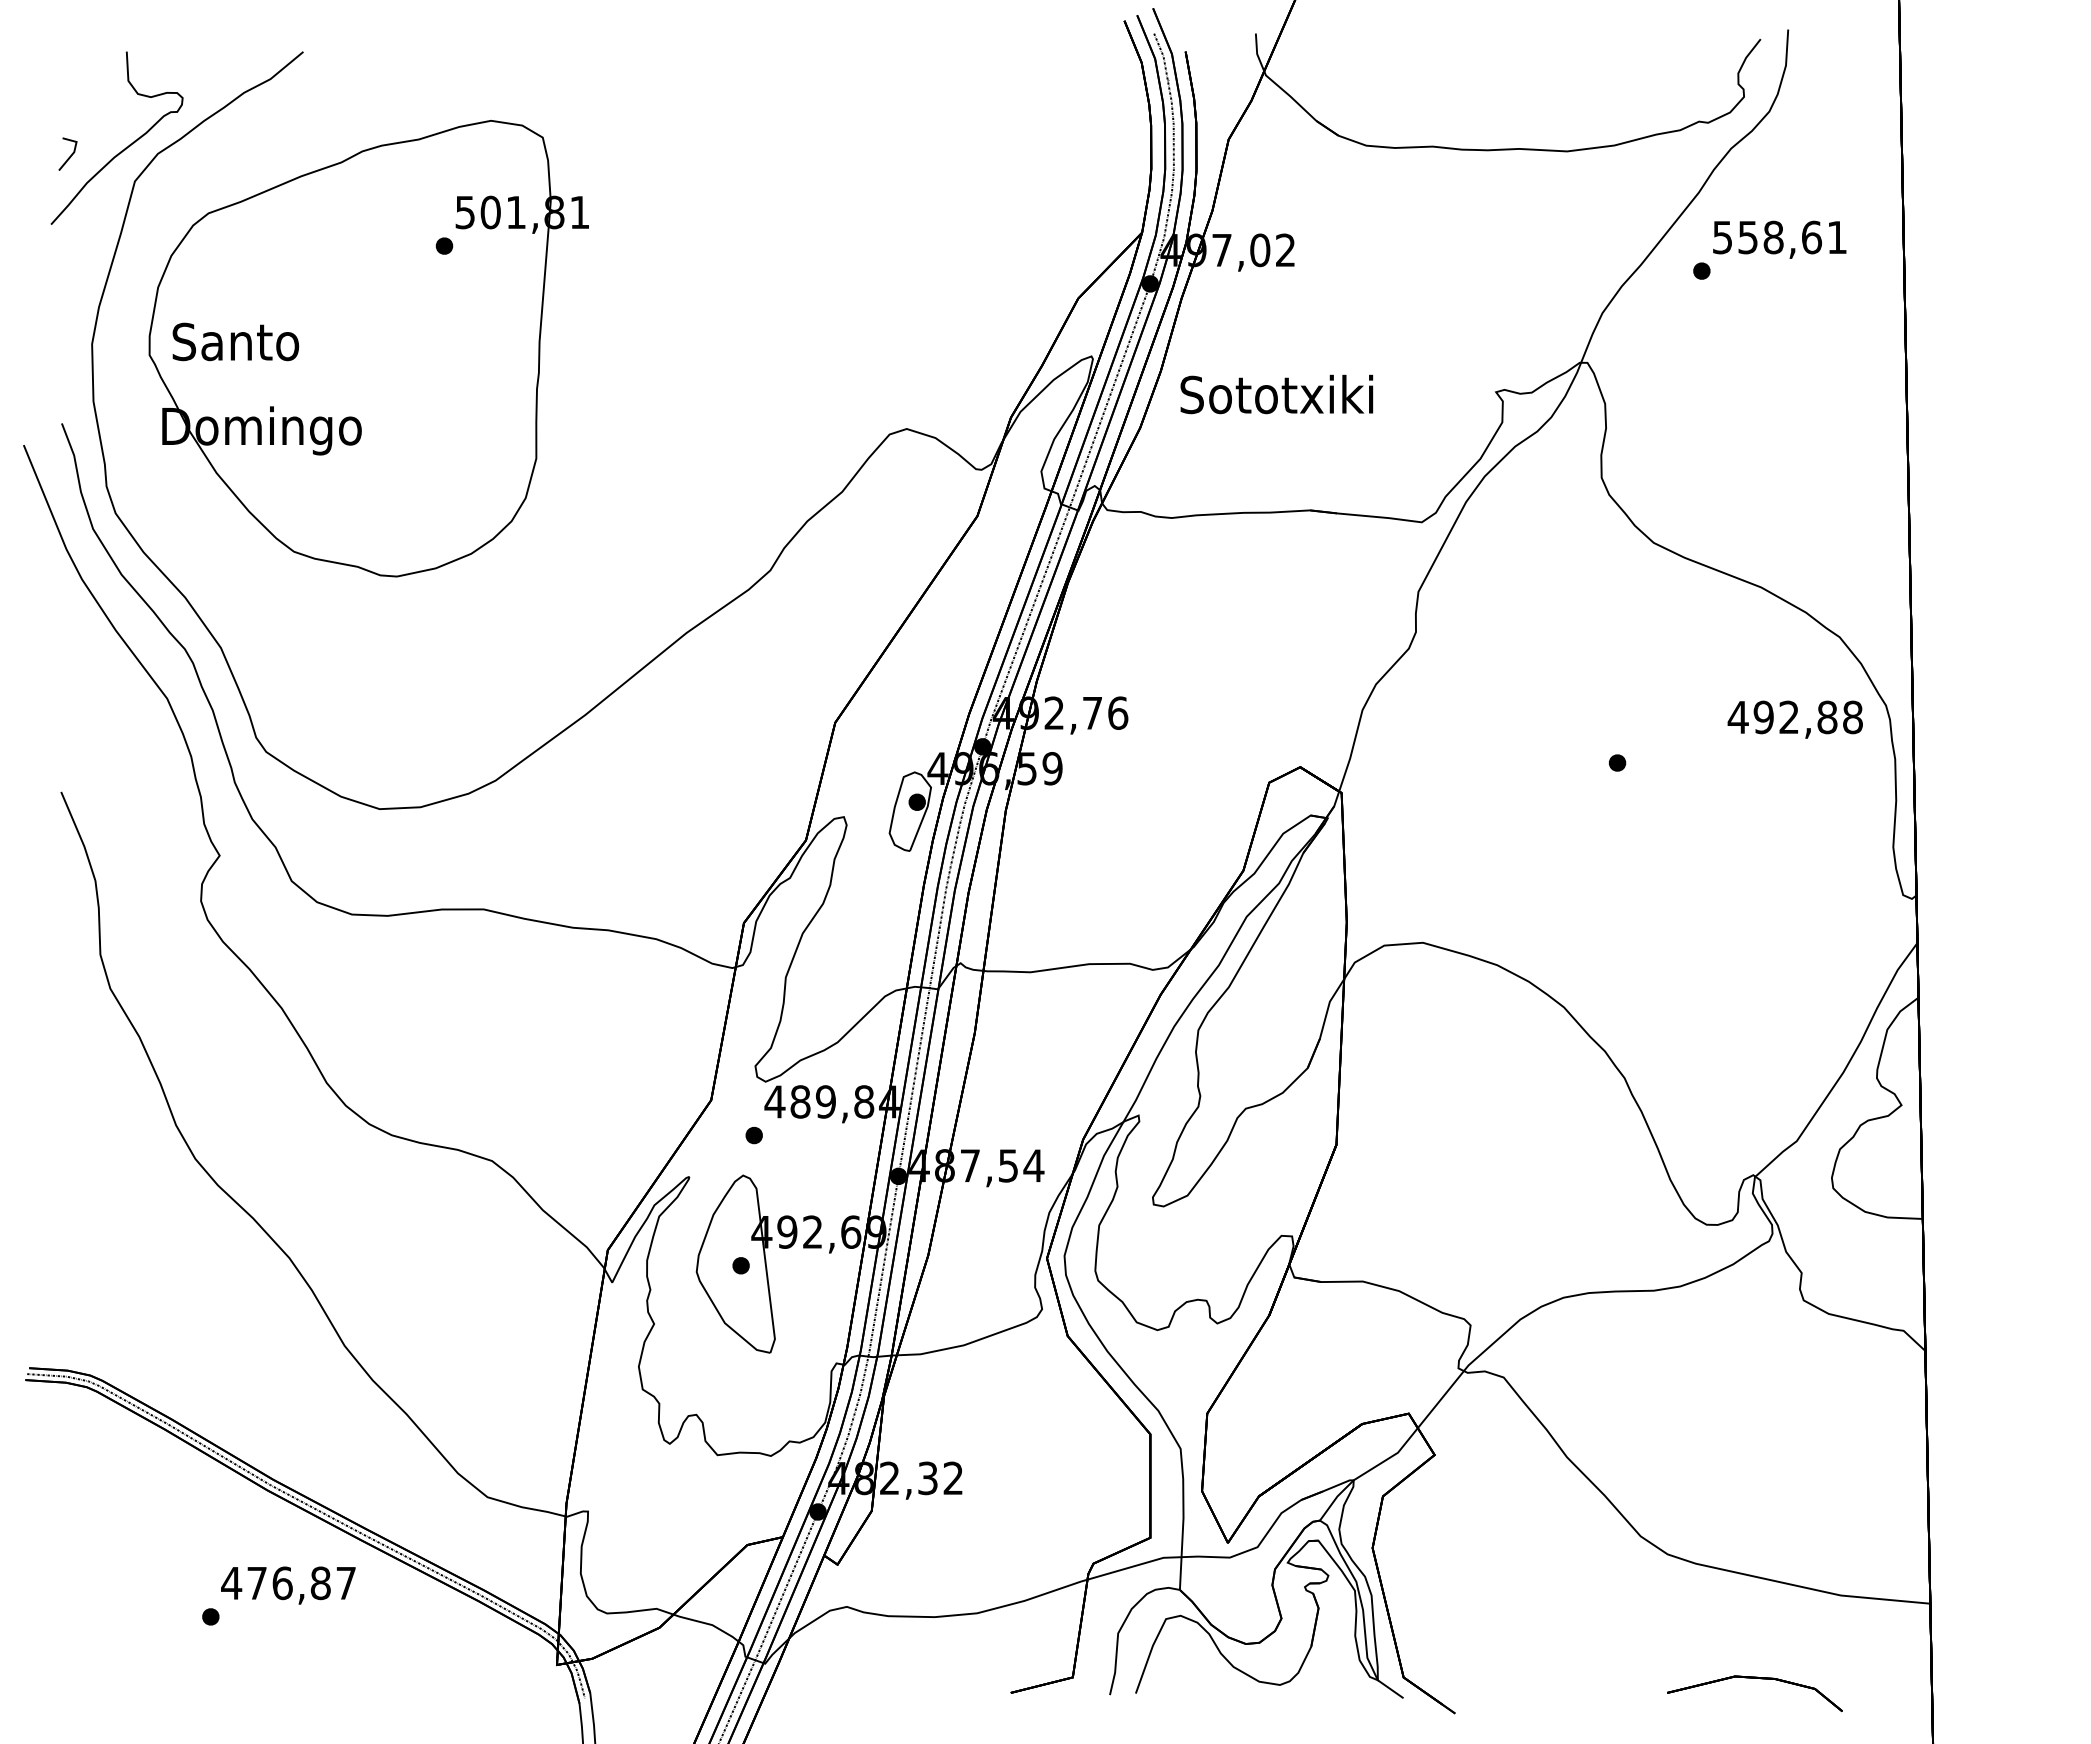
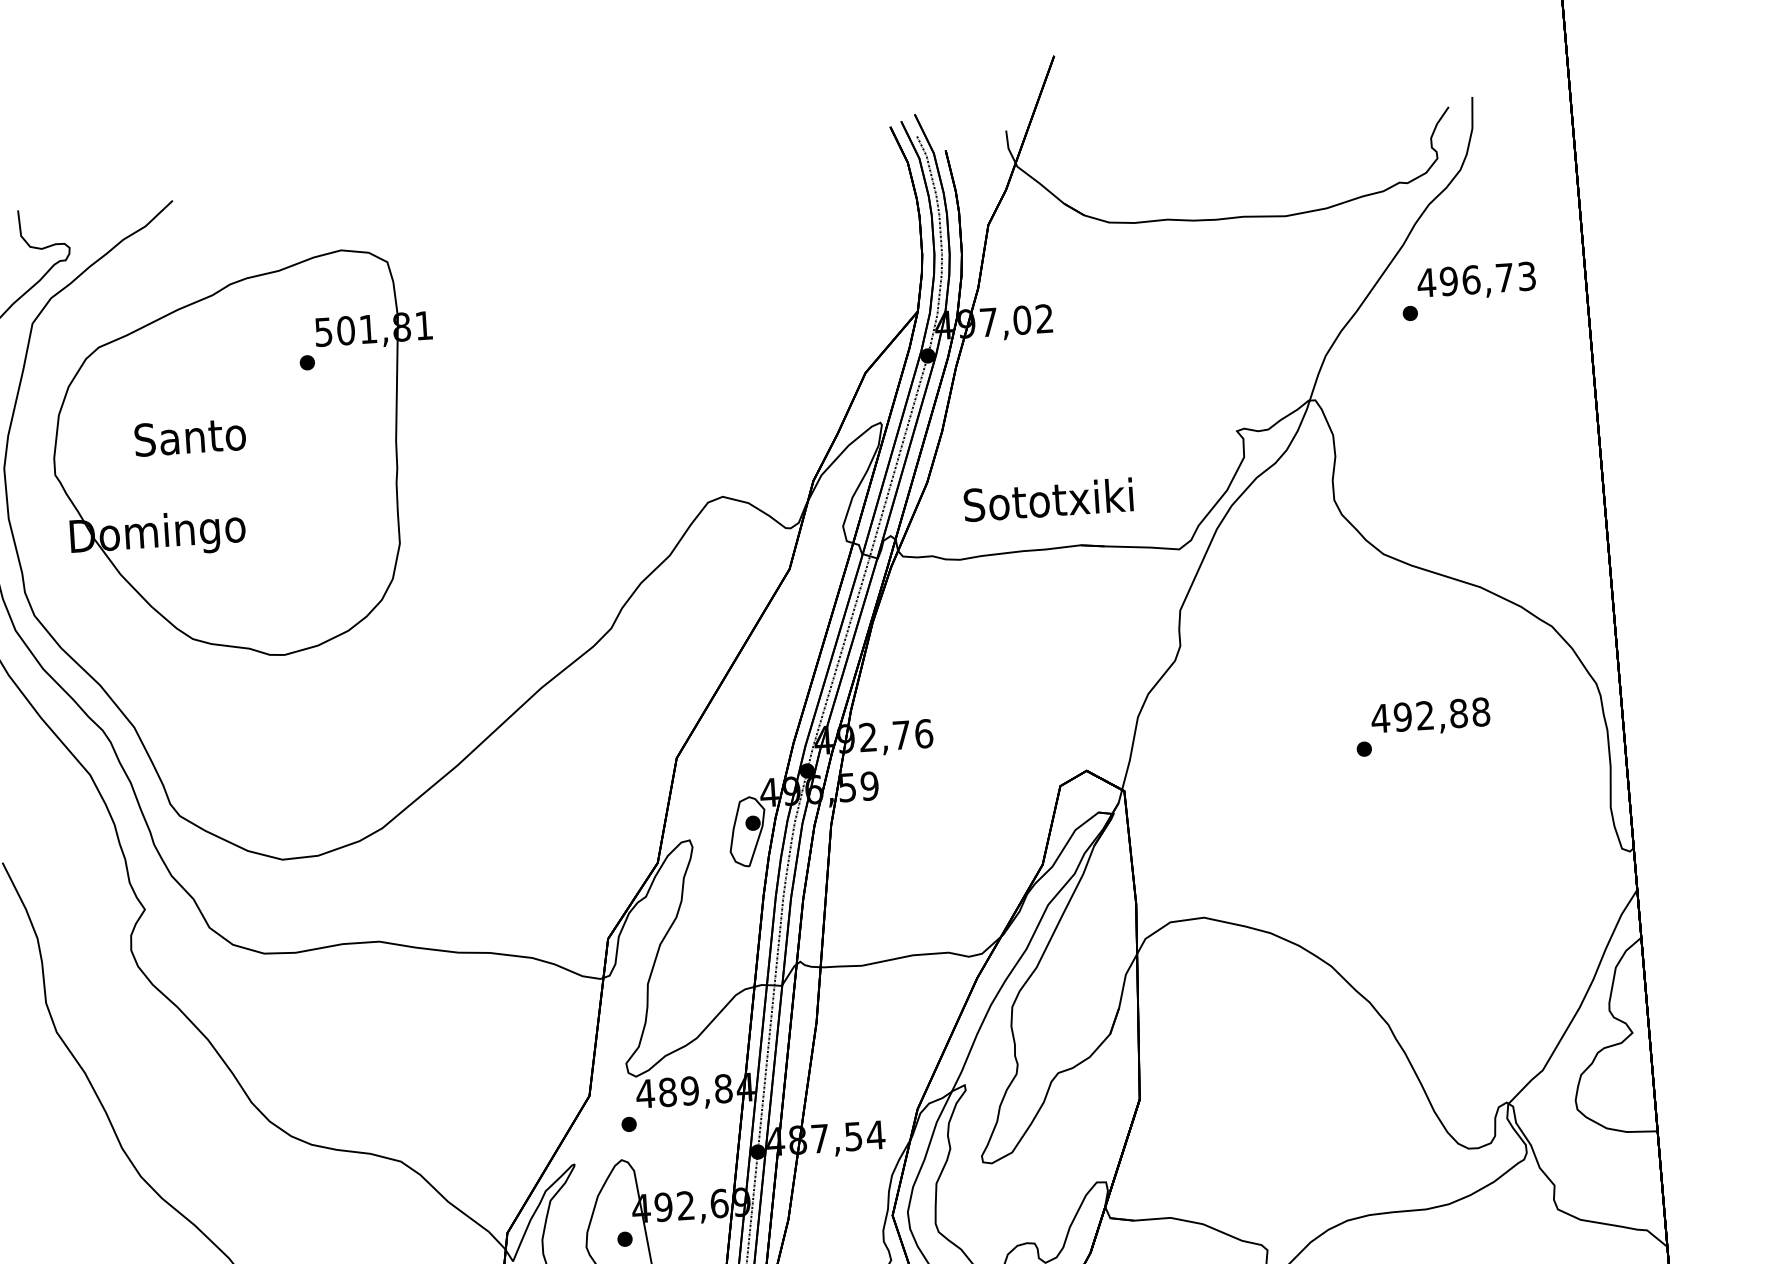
text: (1779, 237) -> (1476, 279), 558,61 -> 496,73
text: (235, 341) -> (189, 436), moved
text: (1276, 394) -> (1048, 499), moved
text: (1794, 719) -> (1430, 717), moved

